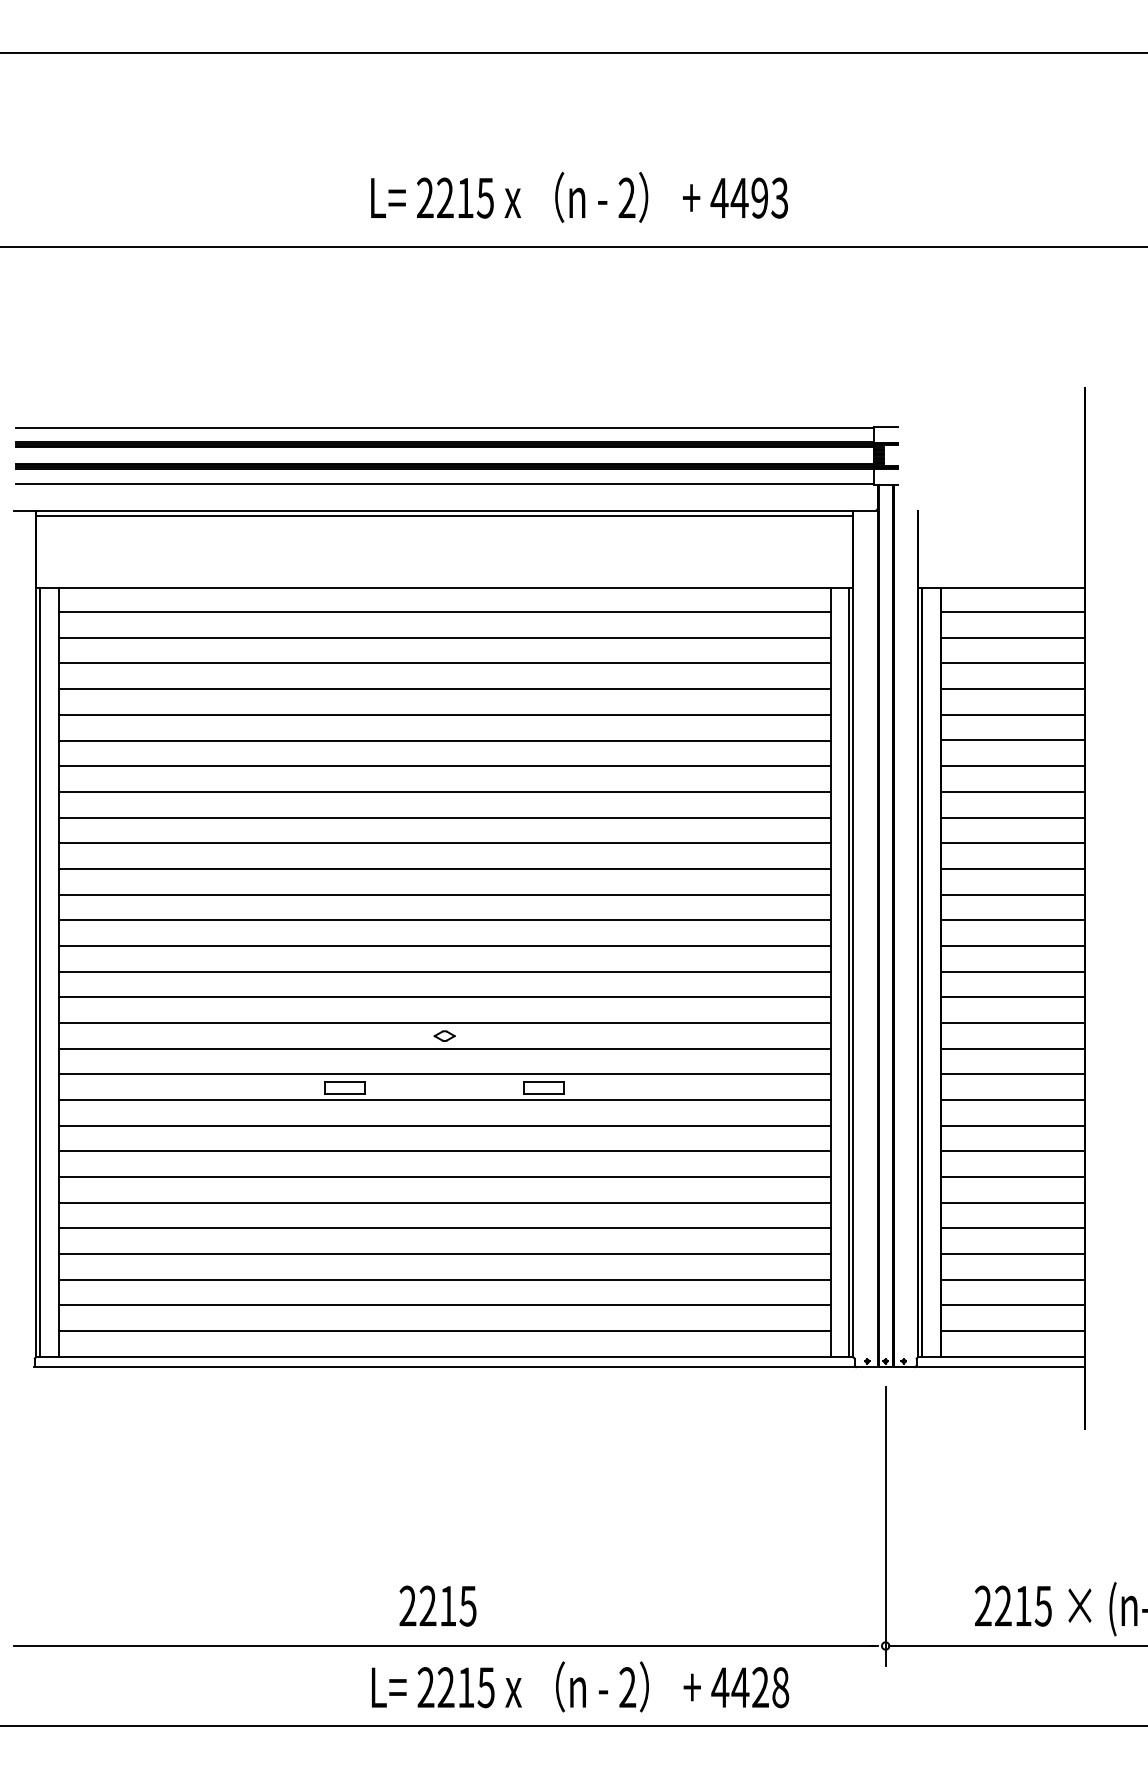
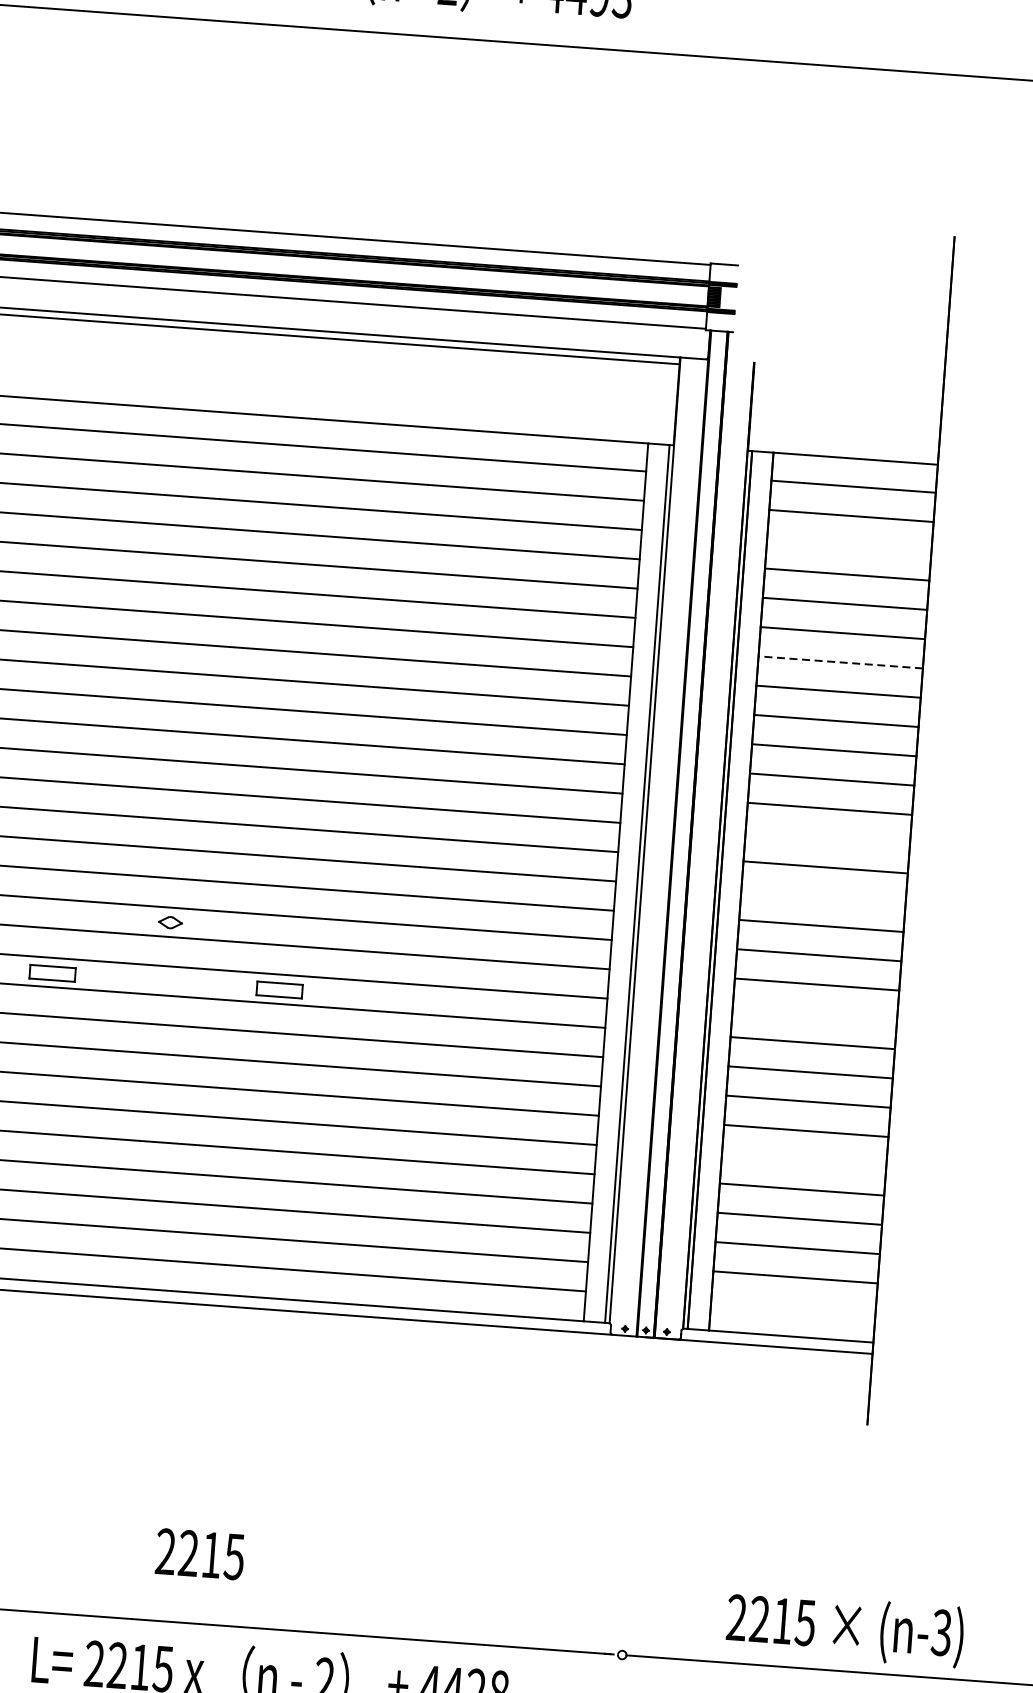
line: (1012, 663) -> (849, 545), removed
line: (1012, 766) -> (840, 662), solid -> dashed
line: (1012, 920) -> (827, 838), removed
line: (1012, 971) -> (823, 896), removed
line: (1012, 1074) -> (814, 1013), removed
line: (1012, 1202) -> (804, 1159), removed
line: (1012, 1331) -> (793, 1307), removed
line: (885, 1526) -> (632, 1518), removed
text: (437, 1605) -> (199, 1553), moved

